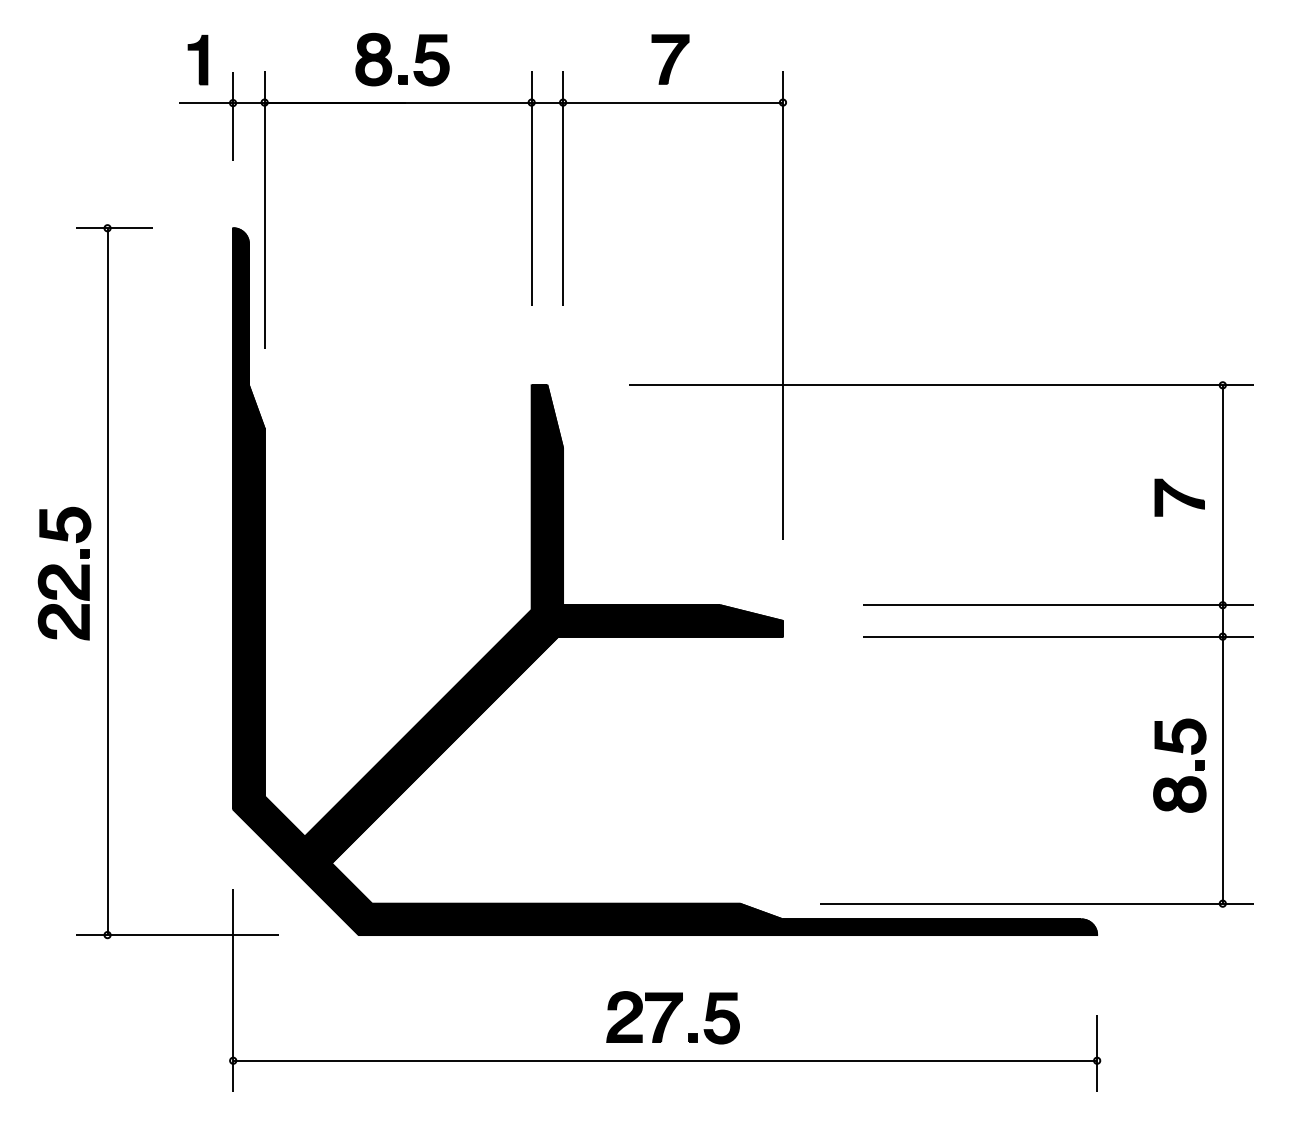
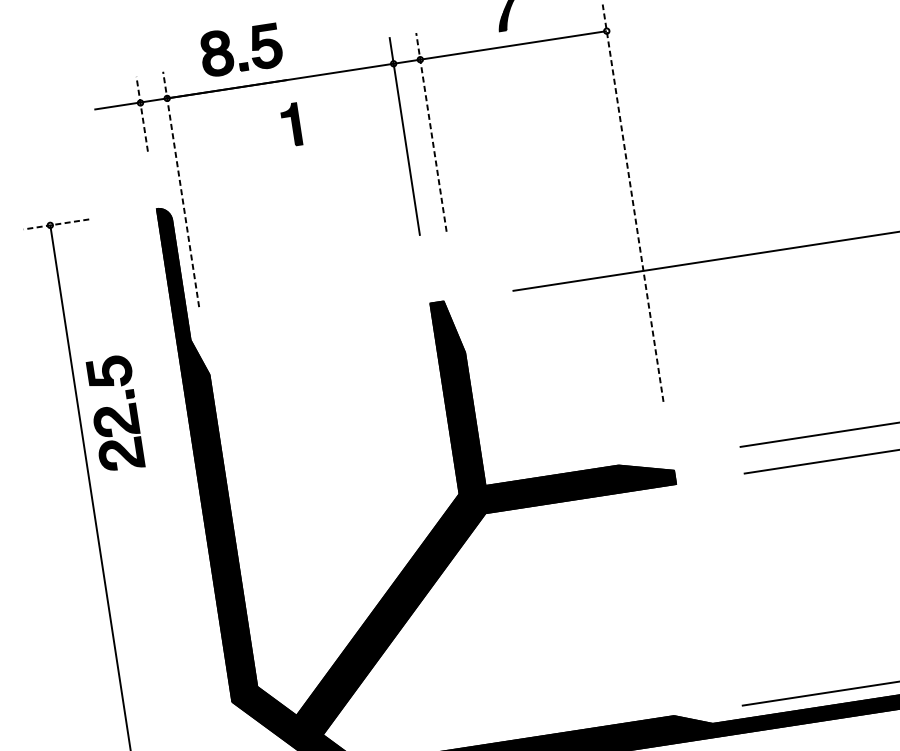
part: (197, 59) -> (290, 124), moved
part: (391, 64) -> (232, 55), moved
line: (233, 115) -> (142, 113), solid -> dashed
line: (563, 187) -> (431, 131), solid -> dashed
line: (264, 209) -> (180, 189), solid -> dashed
line: (114, 228) -> (56, 224), solid -> dashed
line: (783, 304) -> (633, 202), solid -> dashed
part: (64, 573) -> (115, 413), moved

